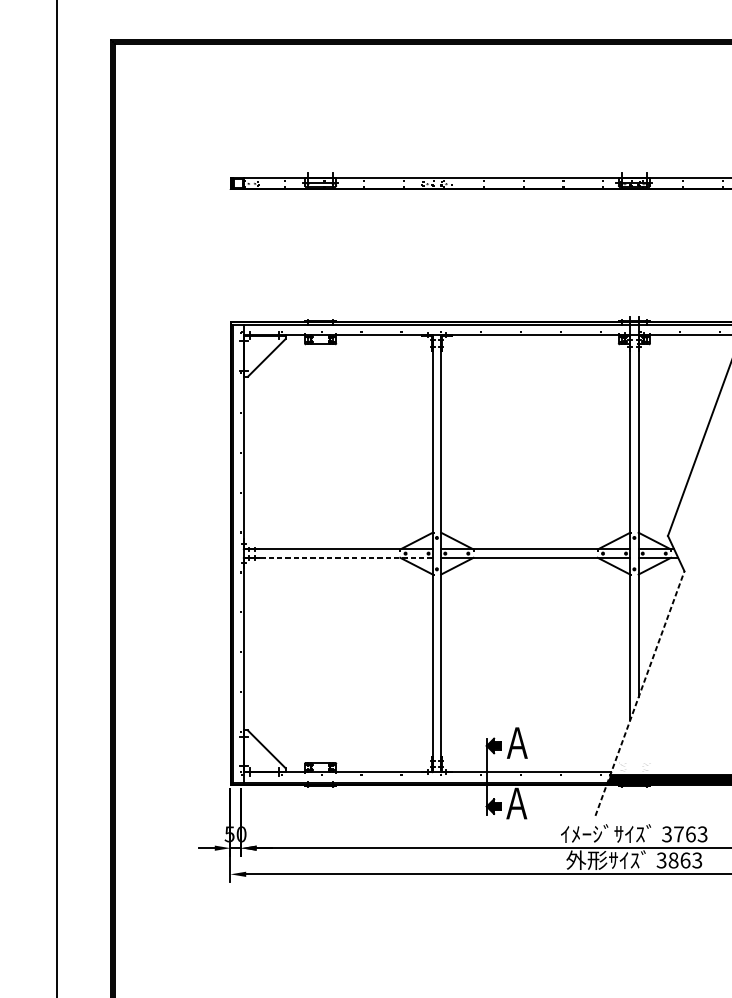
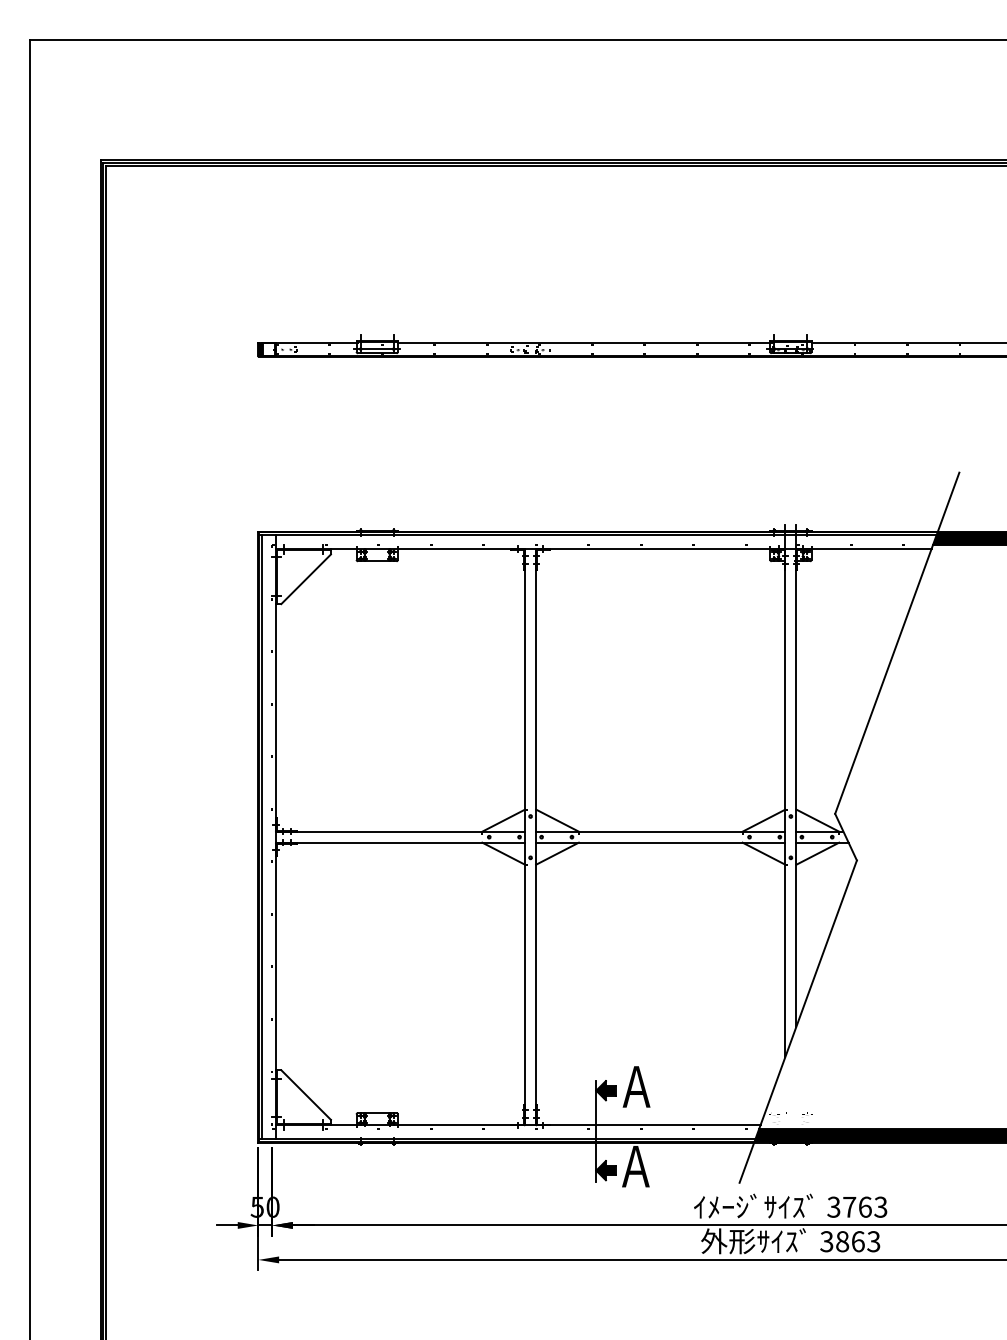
line: (338, 557) -> (400, 842), dashed -> solid
line: (640, 693) -> (798, 1021), dashed -> solid

